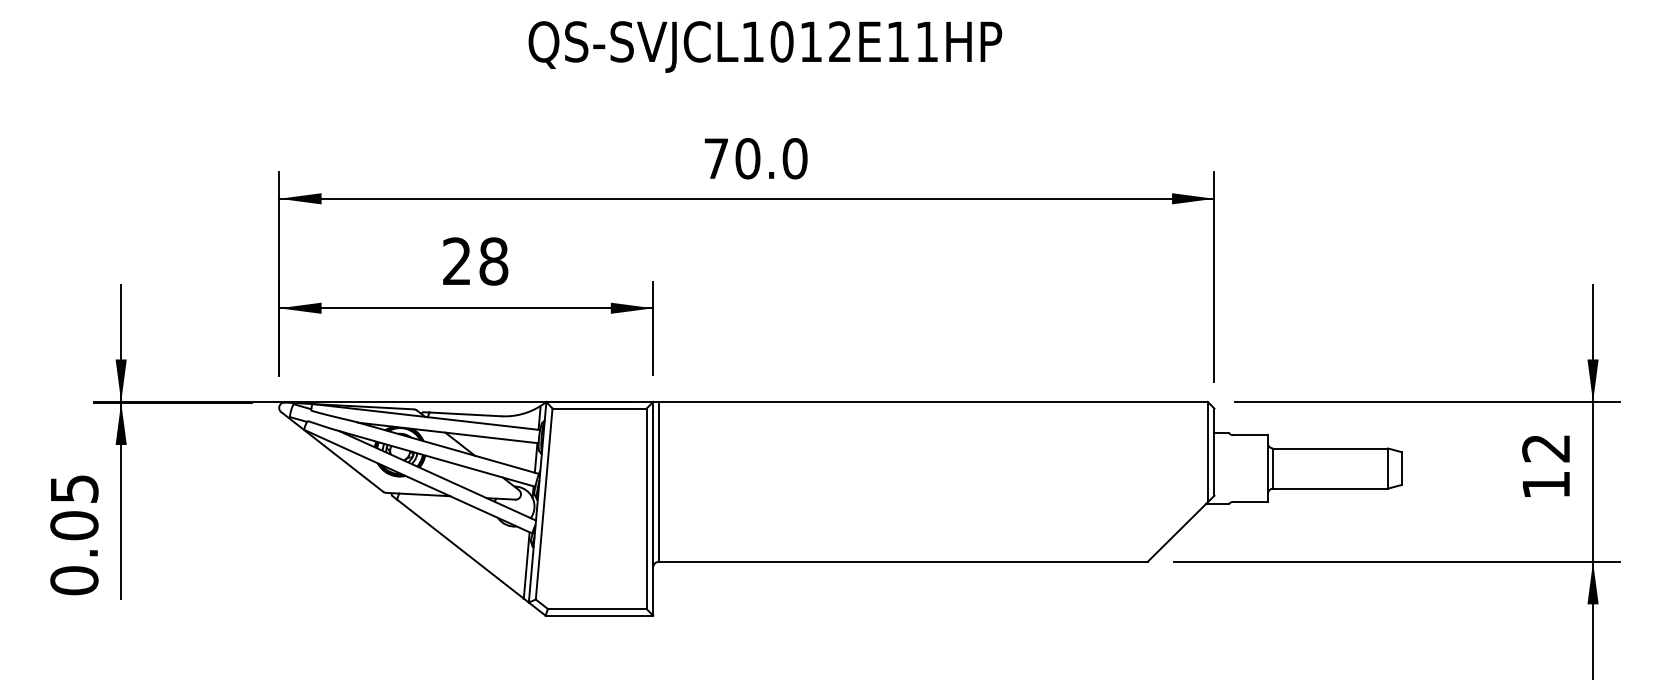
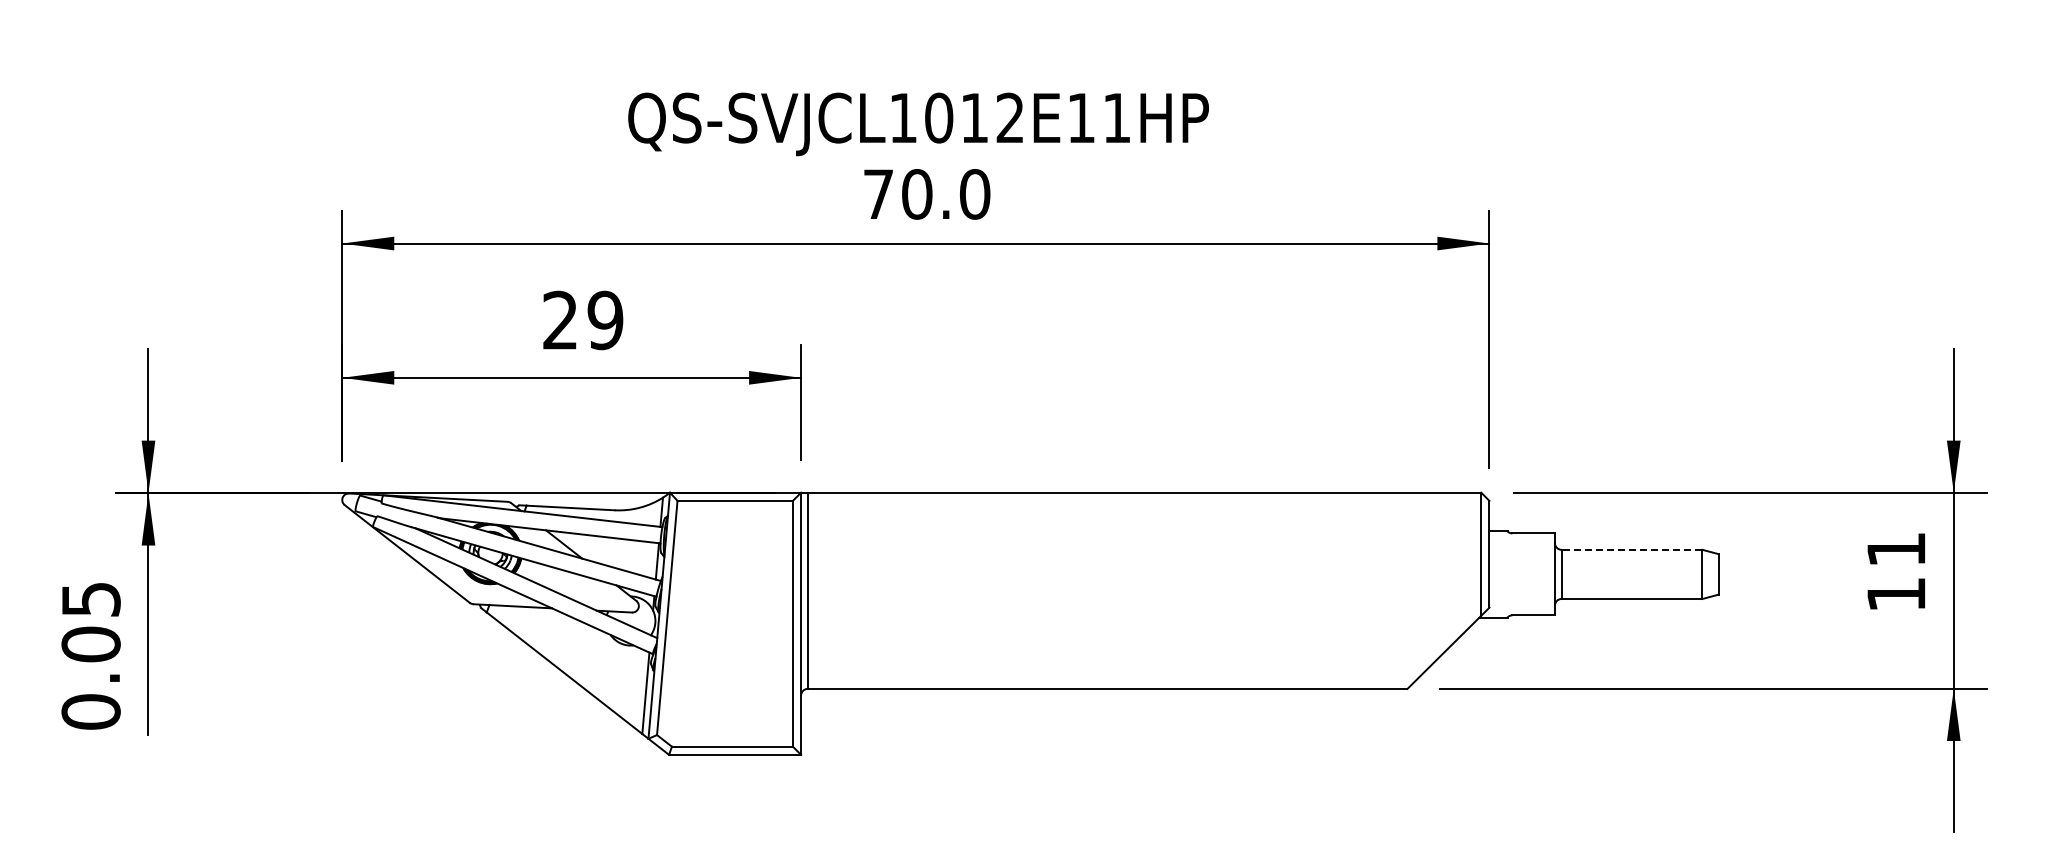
text: (765, 47) -> (918, 124), moved
text: (493, 261) -> (605, 320), 28 -> 29
line: (1330, 448) -> (1631, 549), solid -> dashed
text: (1545, 448) -> (1895, 549), 12 -> 11

